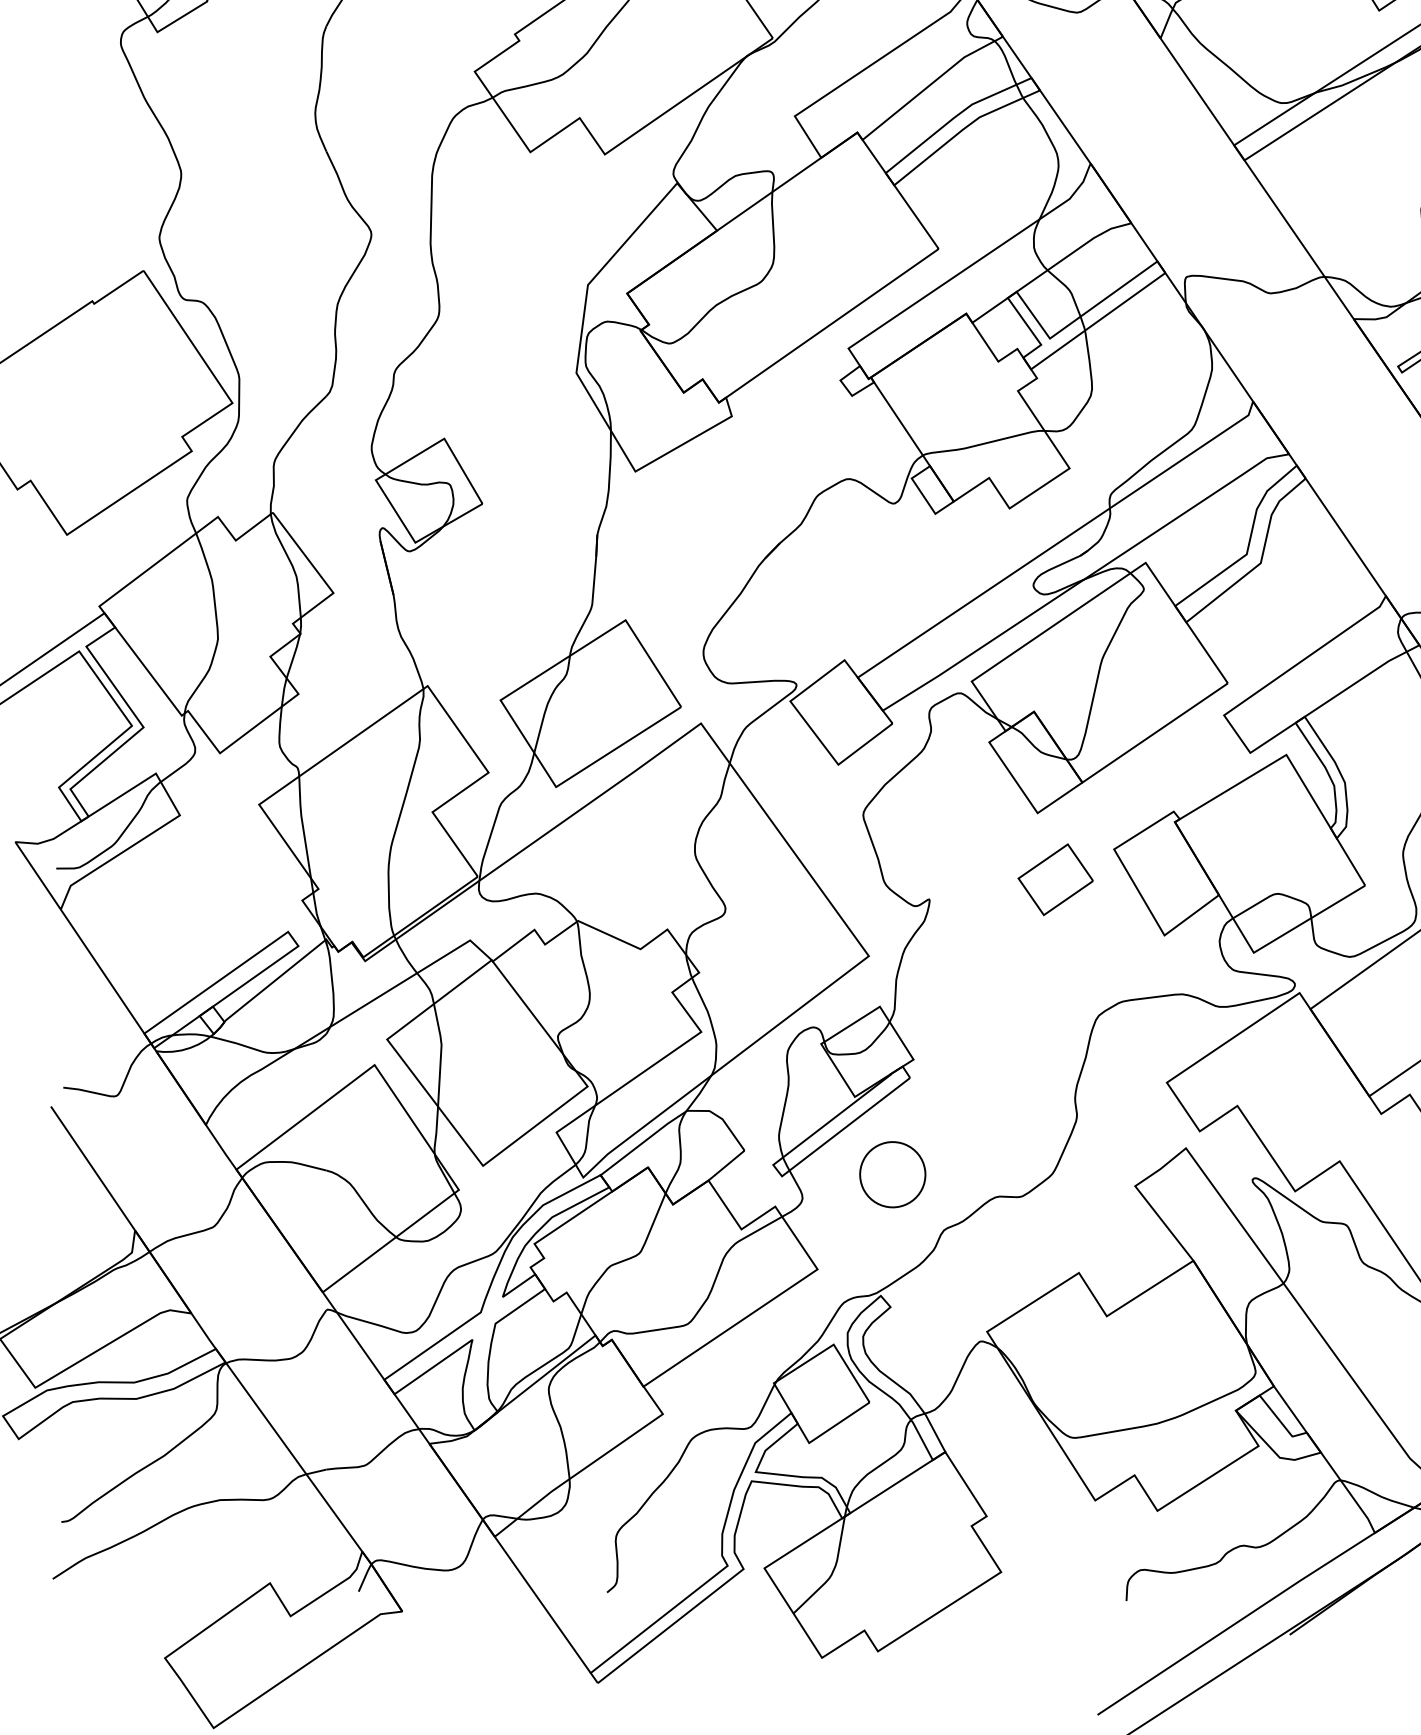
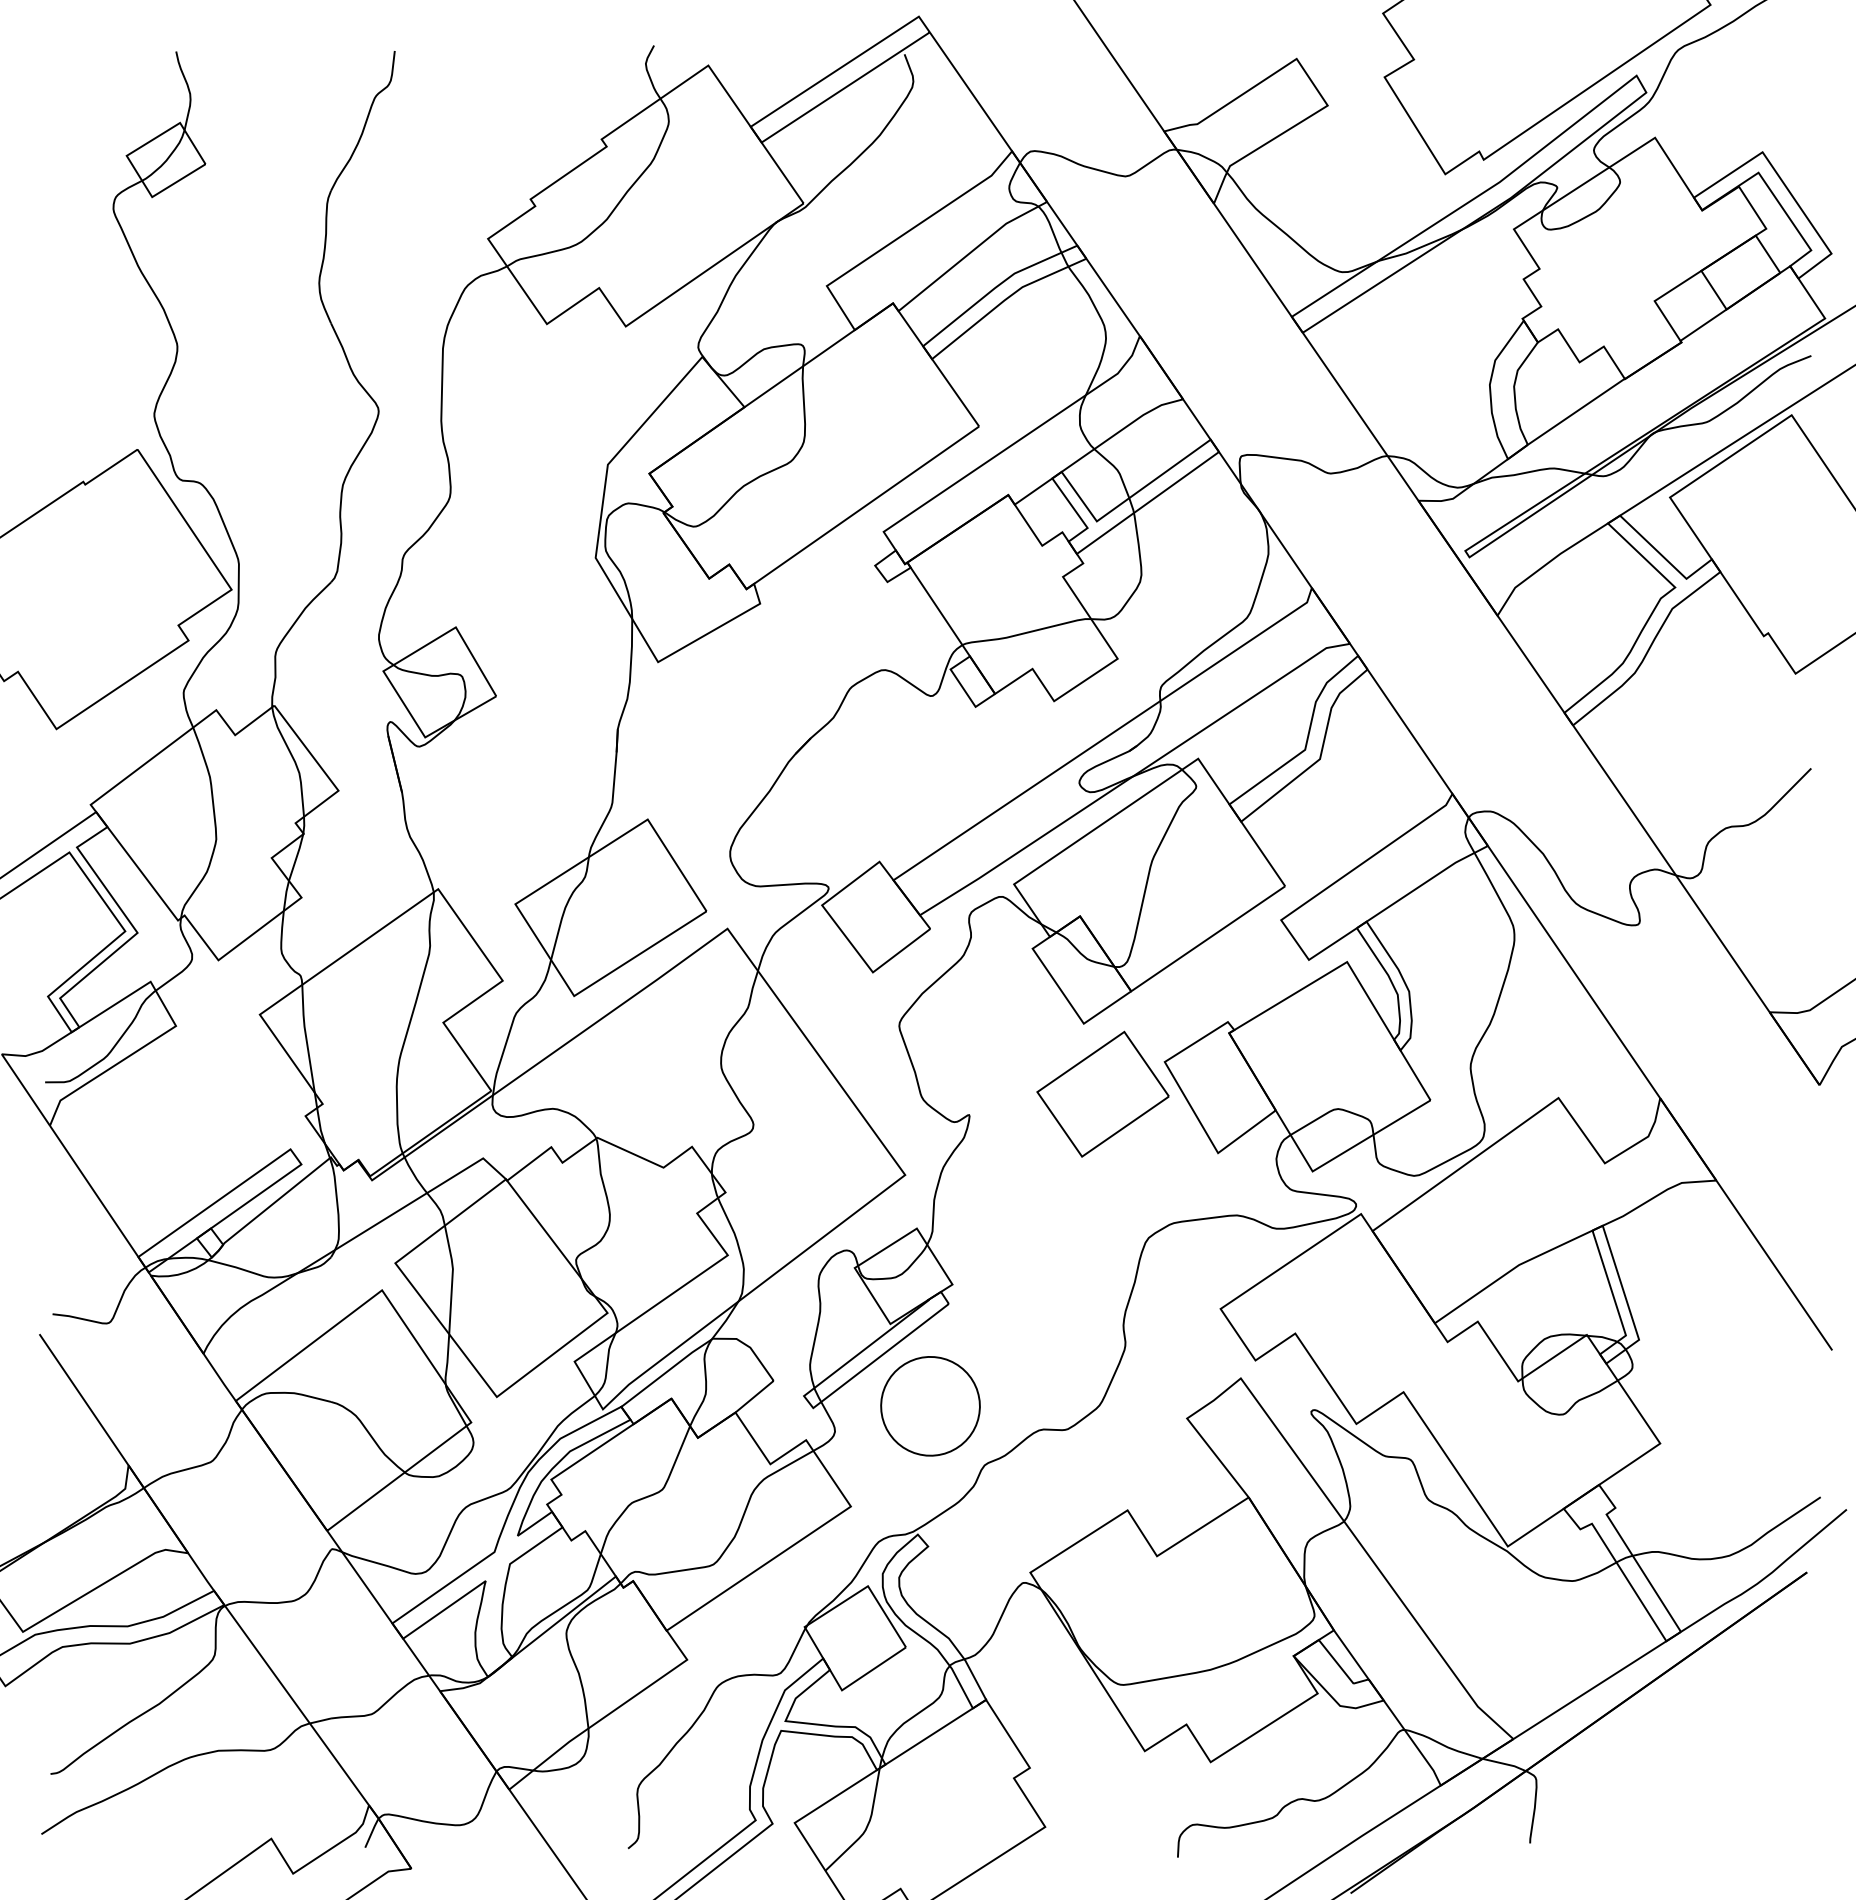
part: (1055, 879) -> (1102, 1093), size x1.67
part: (892, 1174) -> (930, 1406), size x1.43

